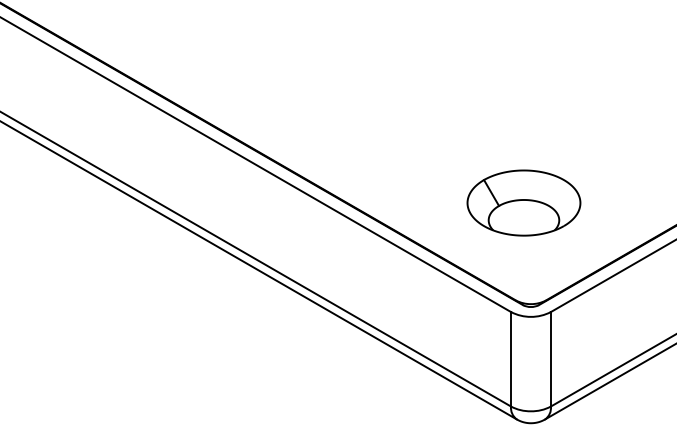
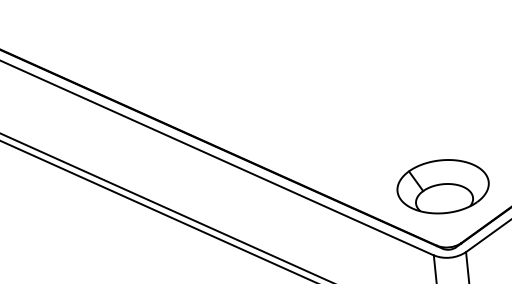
part: (523, 202) -> (442, 186), moved

